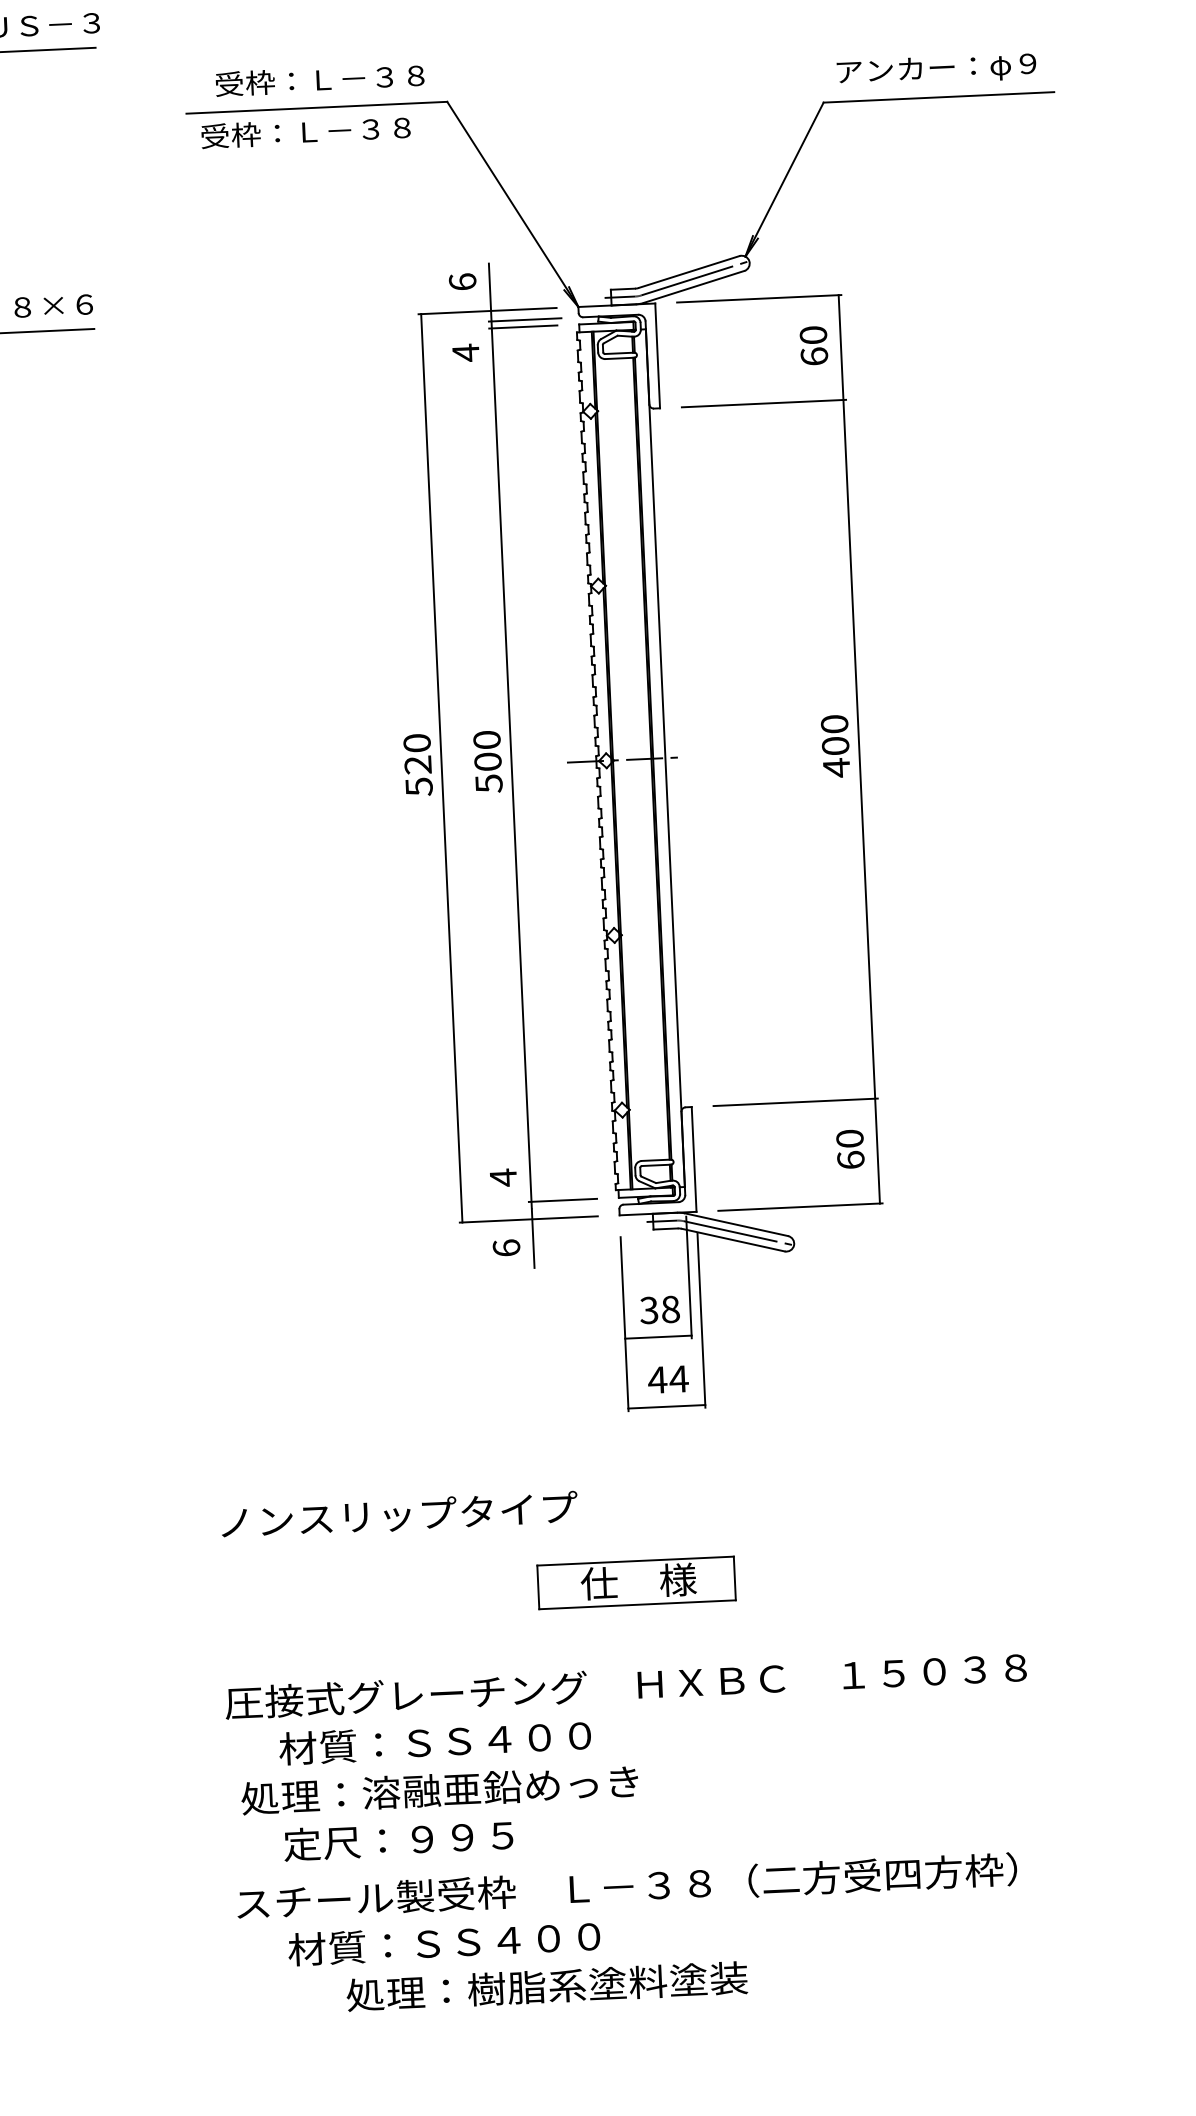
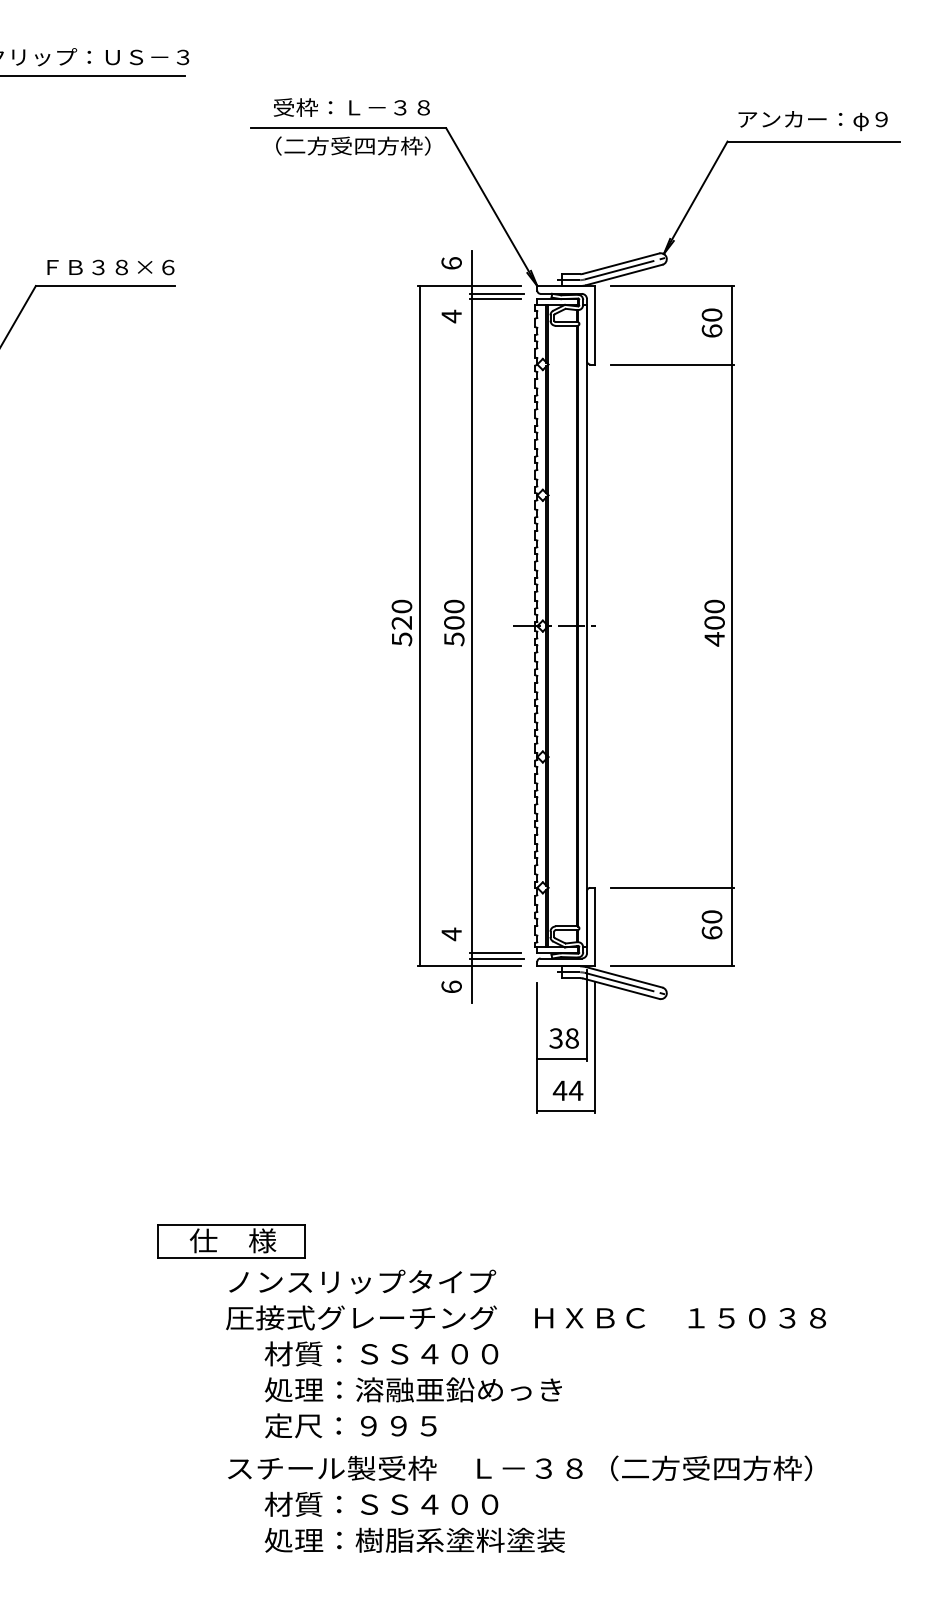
text: (313, 131) -> (345, 145), 受枠：Ｌ－３８ -> （二方受四方枠）
line: (564, 1207) -> (496, 958), added
text: (399, 1514) -> (362, 1281), moved
part: (636, 1582) -> (231, 1241), moved
text: (438, 1789) -> (412, 1389), moved
text: (546, 1985) -> (414, 1539), moved

